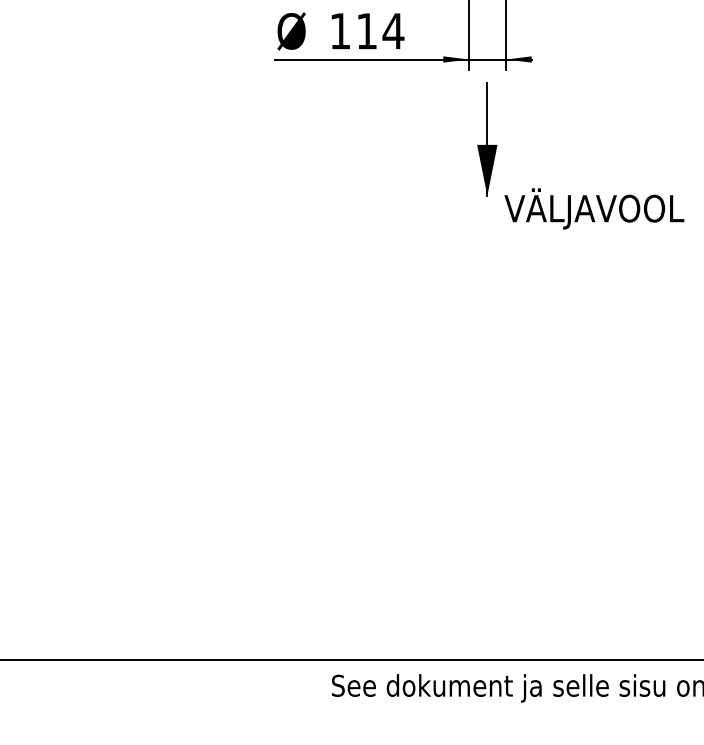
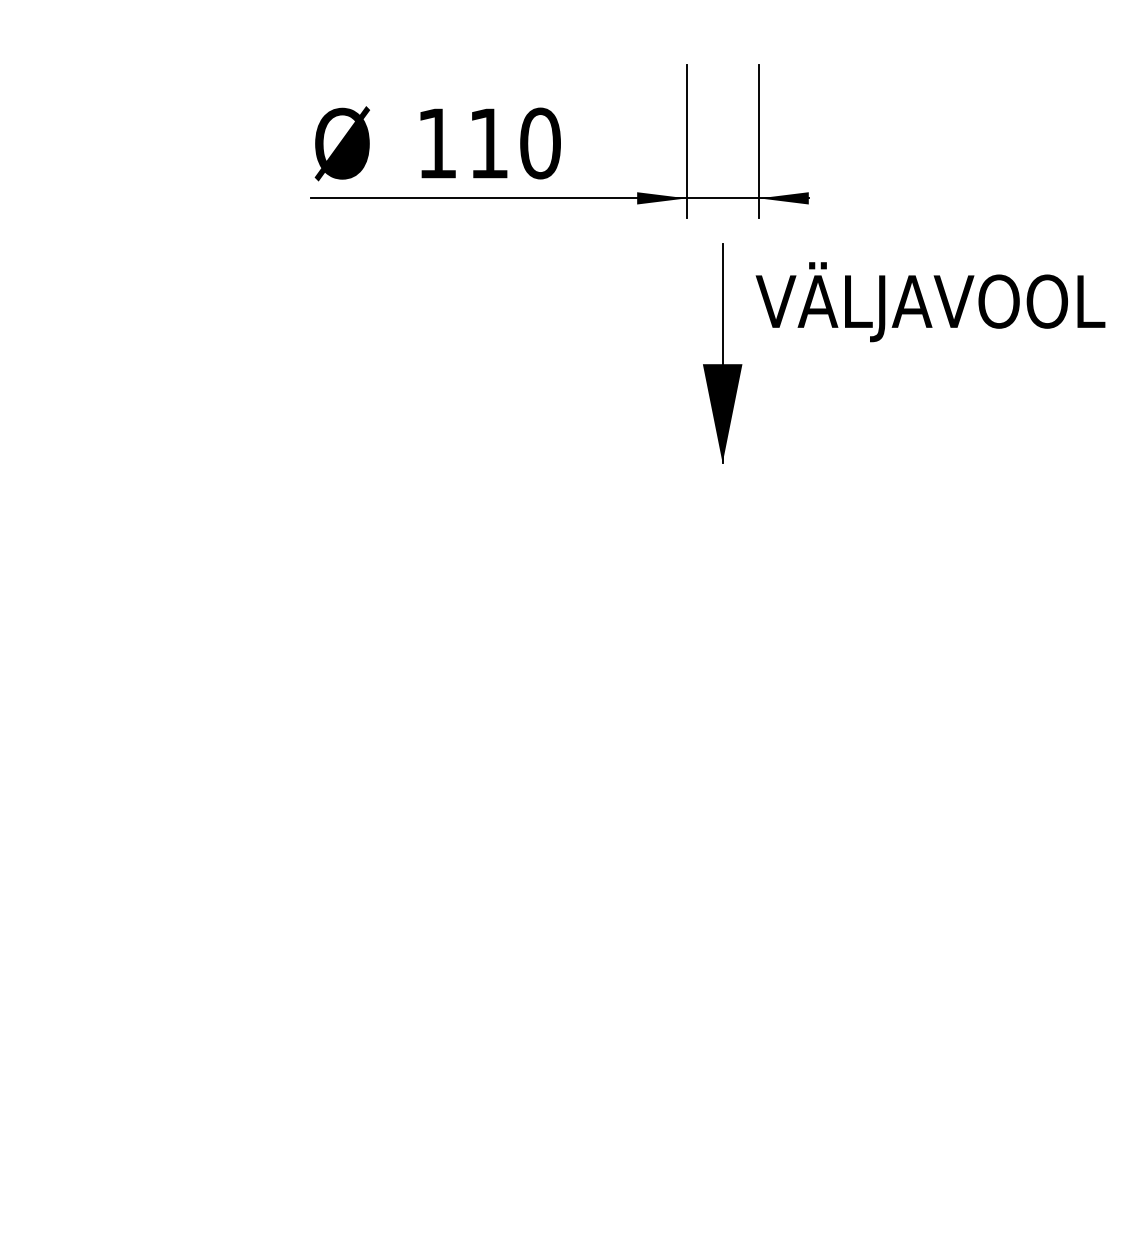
text: (393, 30) -> (540, 141), 114 -> 110
text: (594, 208) -> (930, 301), moved

